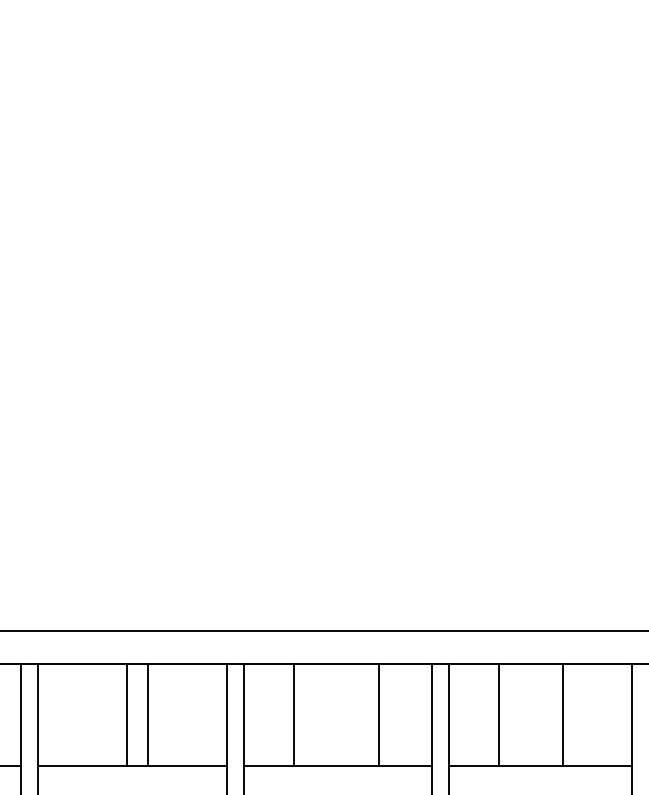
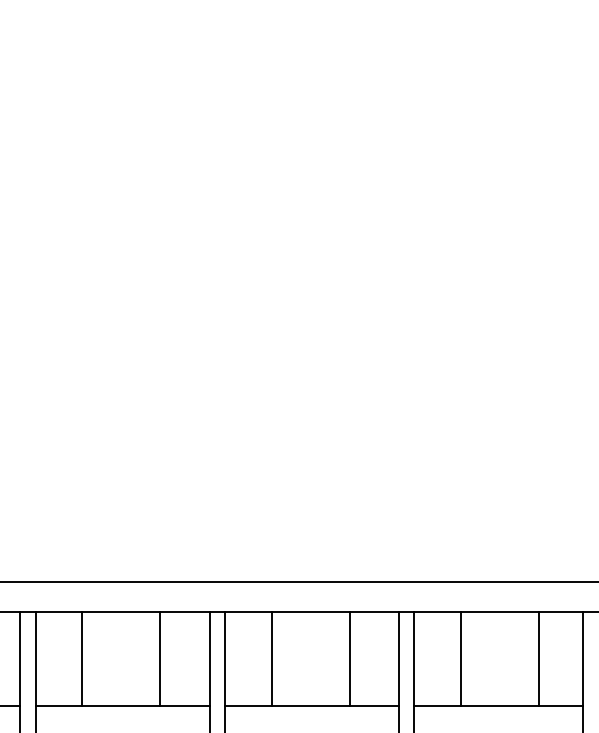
line: (126, 714) -> (81, 658), moved
line: (147, 714) -> (160, 658), moved
line: (563, 714) -> (539, 658), moved

